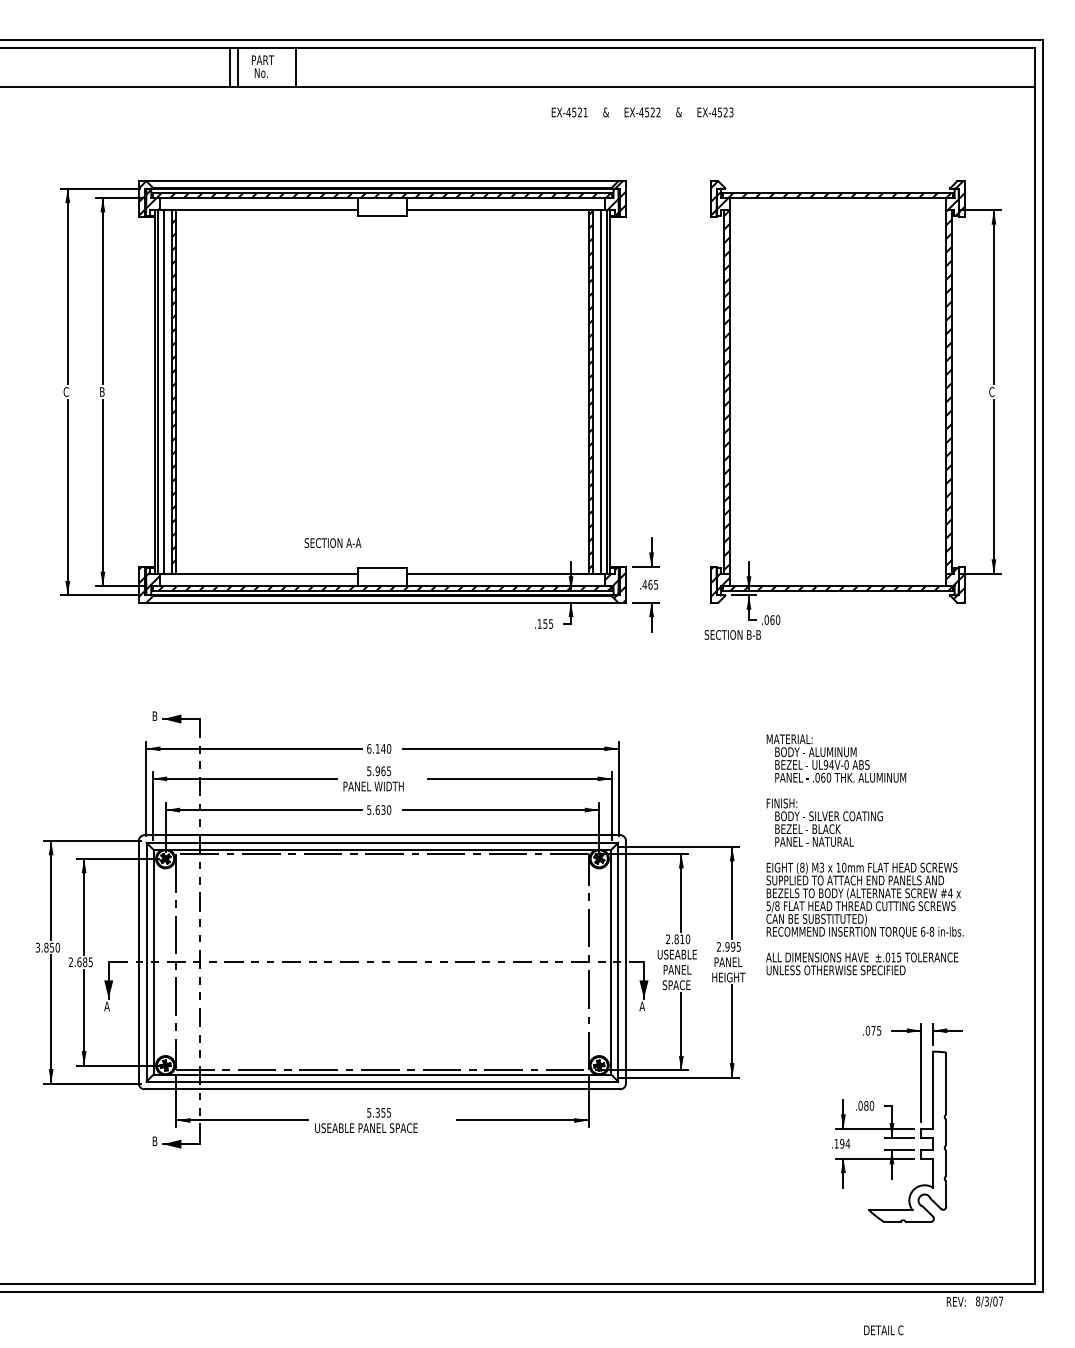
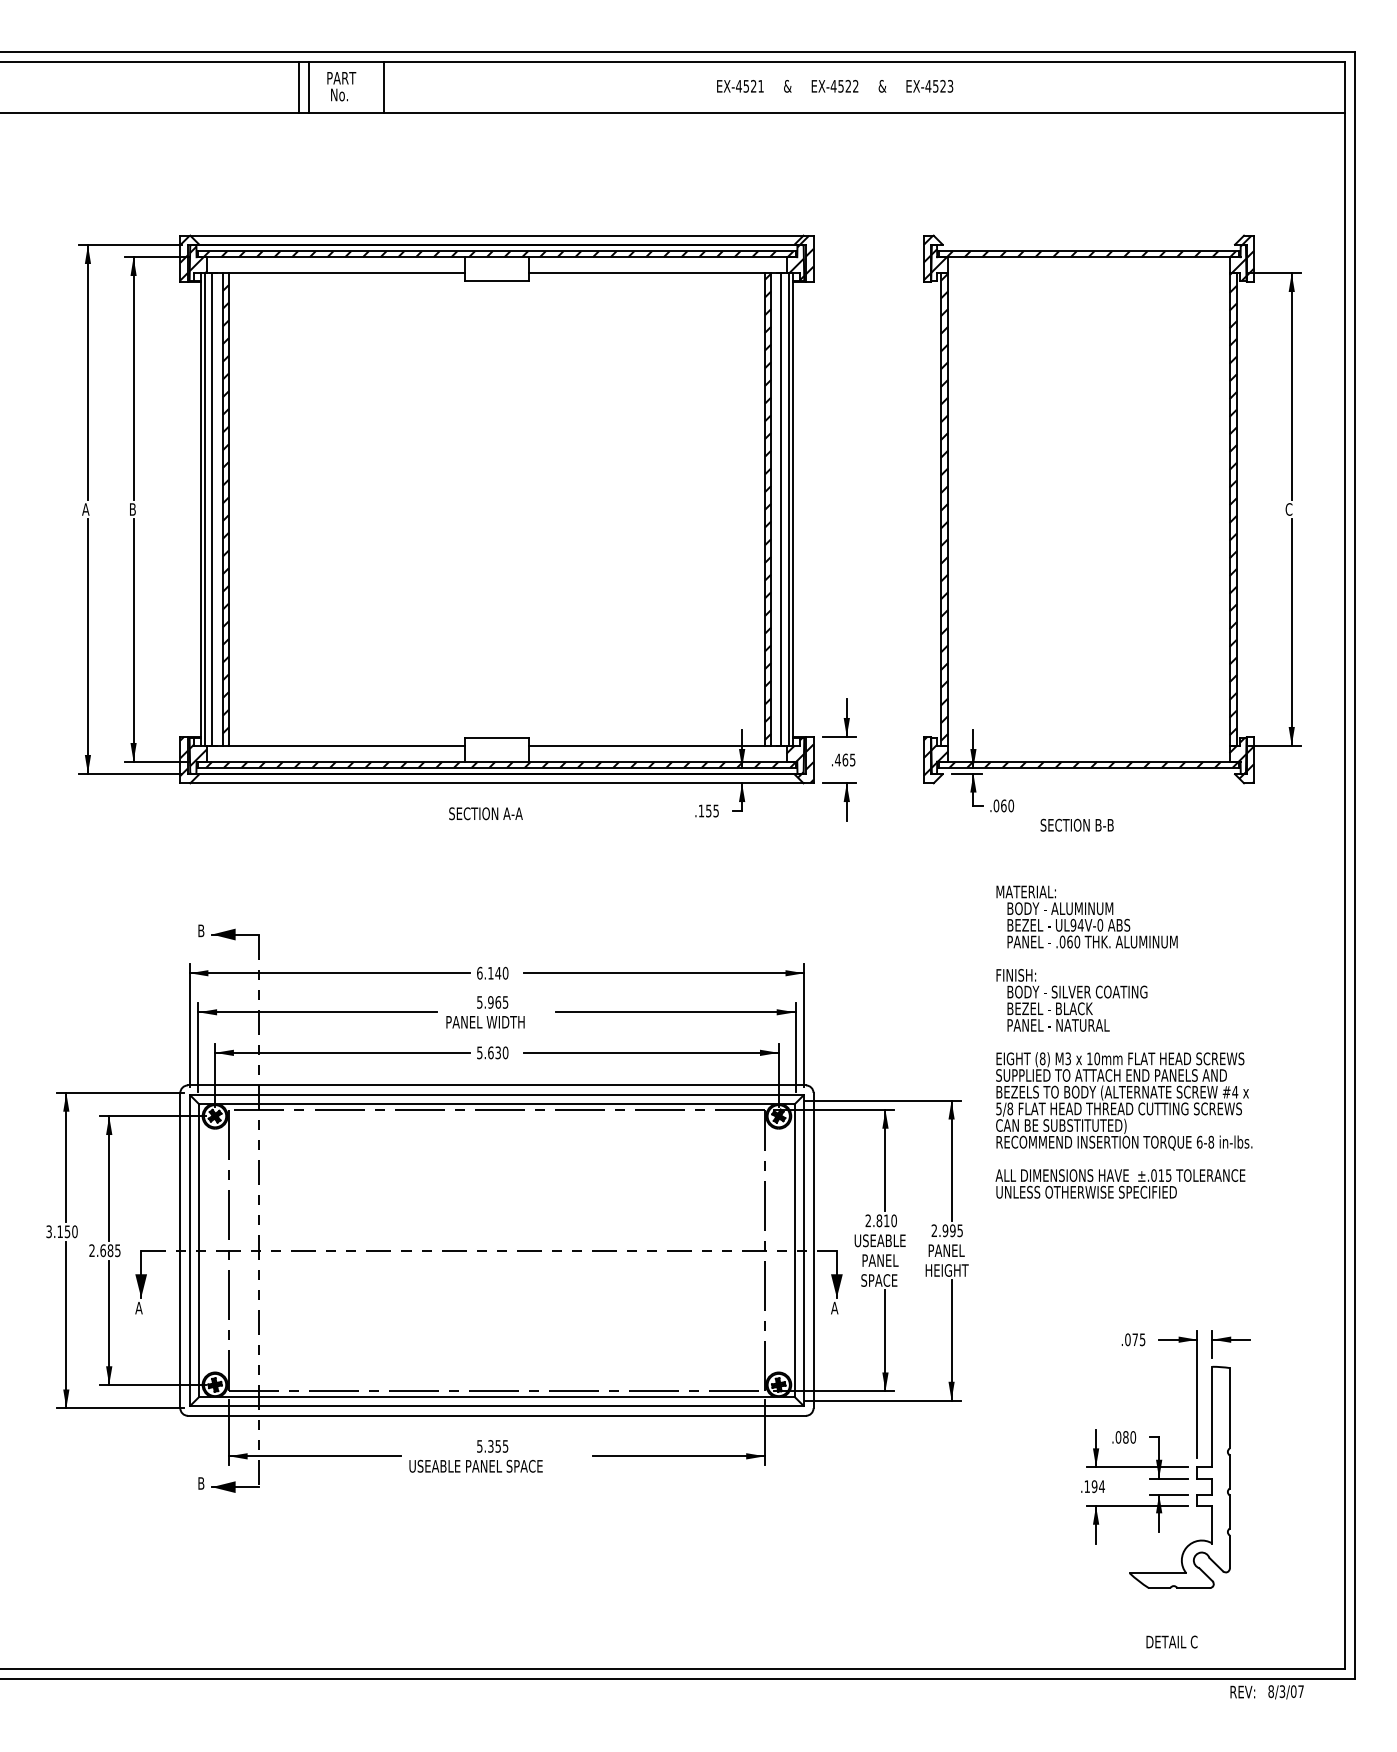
text: (642, 112) -> (834, 86), moved
text: (65, 391) -> (84, 508), C -> A
text: (332, 542) -> (485, 812), moved
text: (732, 634) -> (1076, 824), moved
text: (864, 854) -> (1123, 1041), moved
text: (46, 947) -> (60, 1231), 3.850 -> 3.150
text: (883, 1330) -> (1171, 1642), moved

